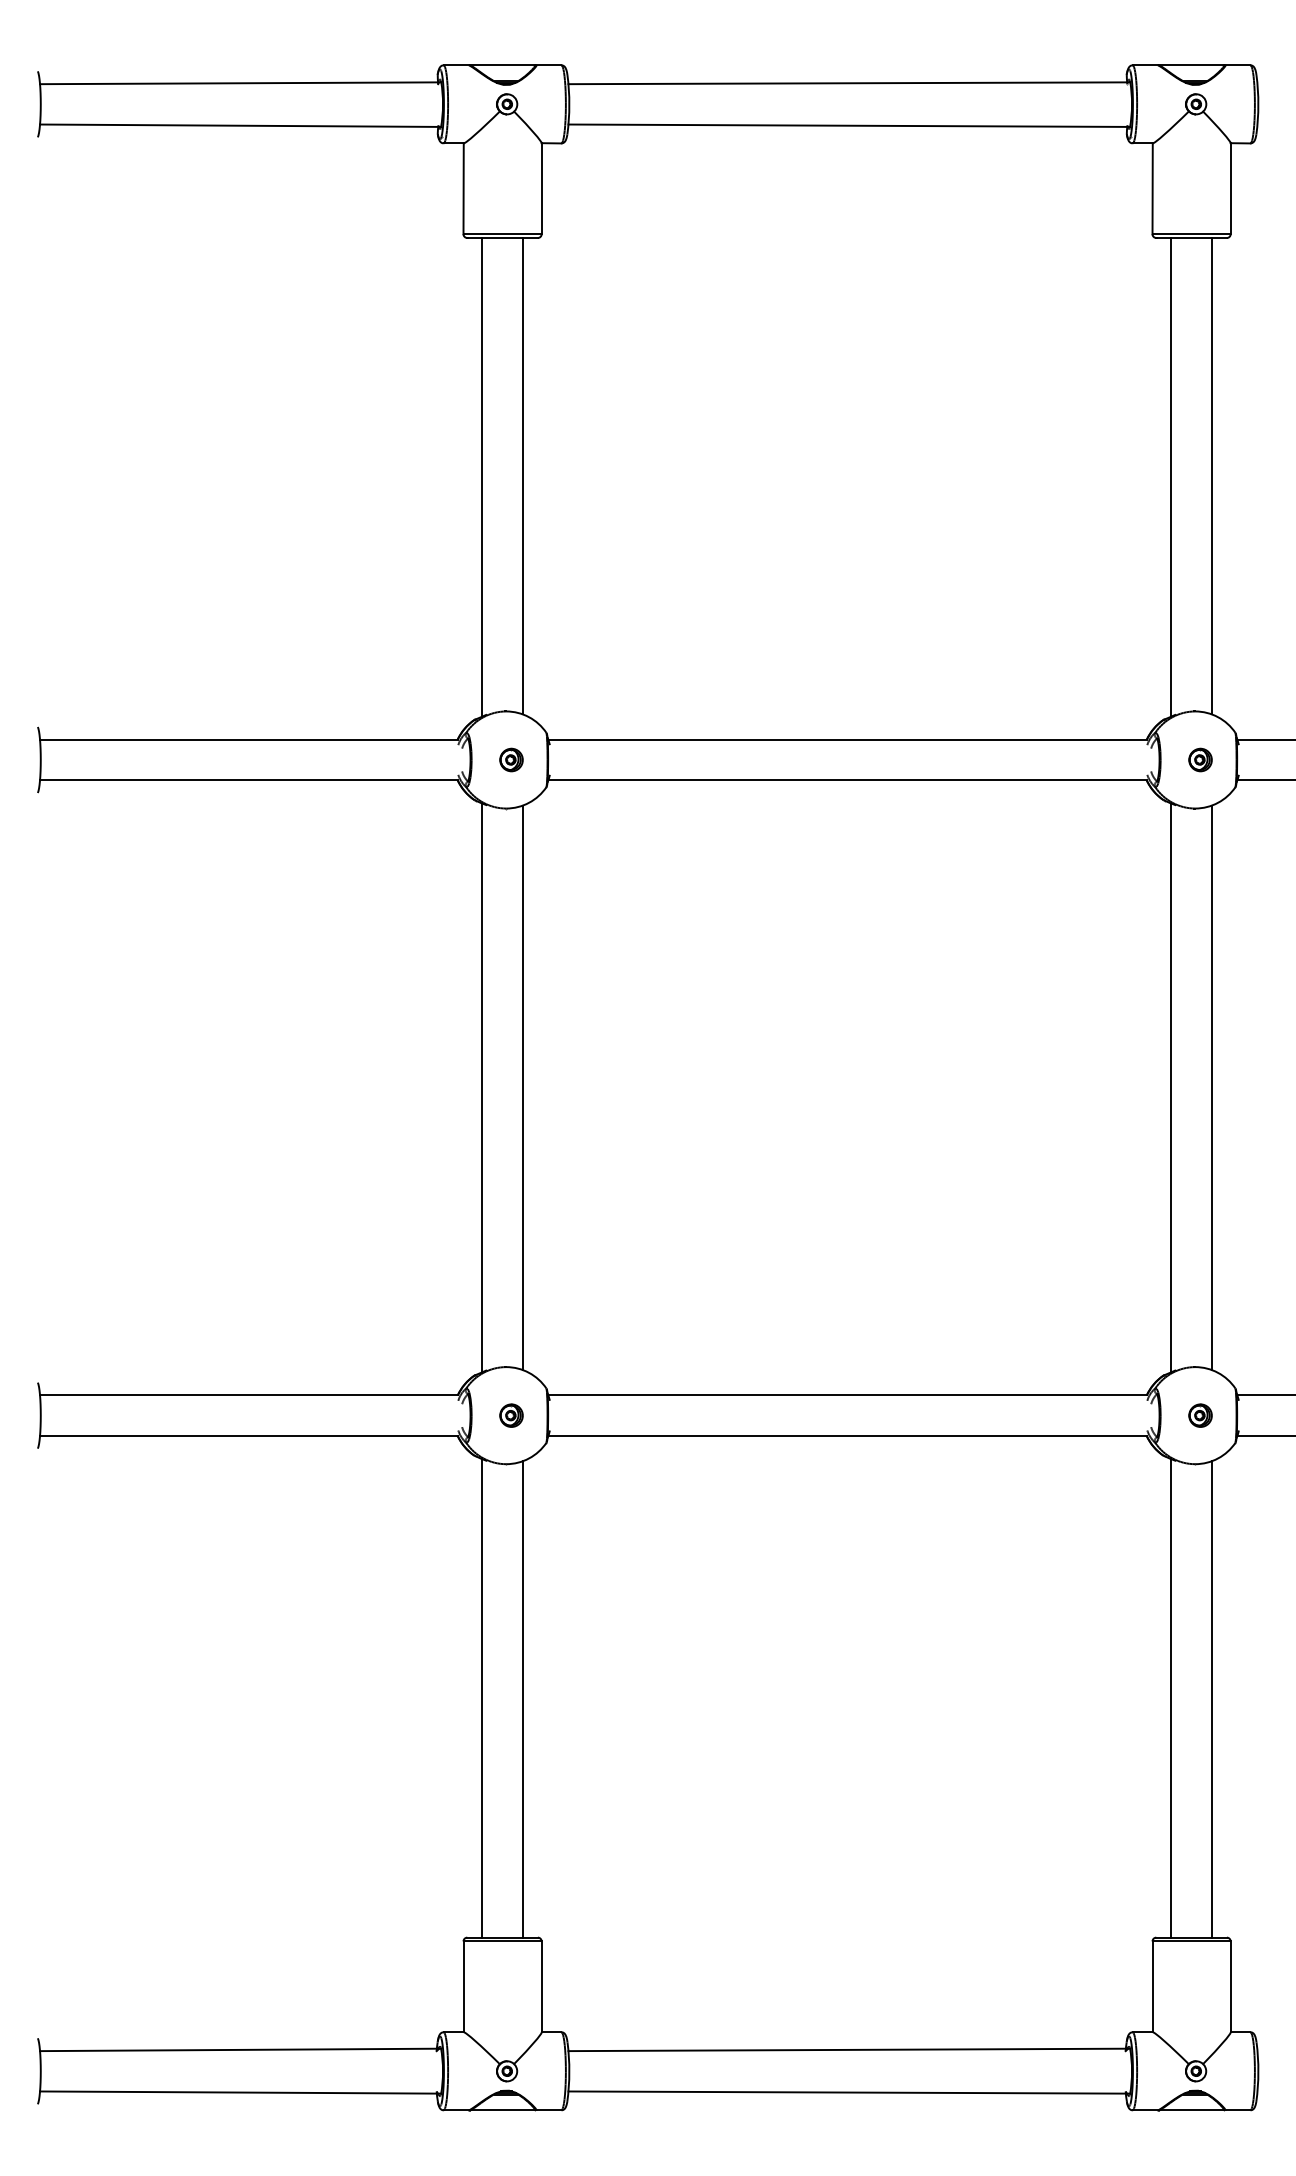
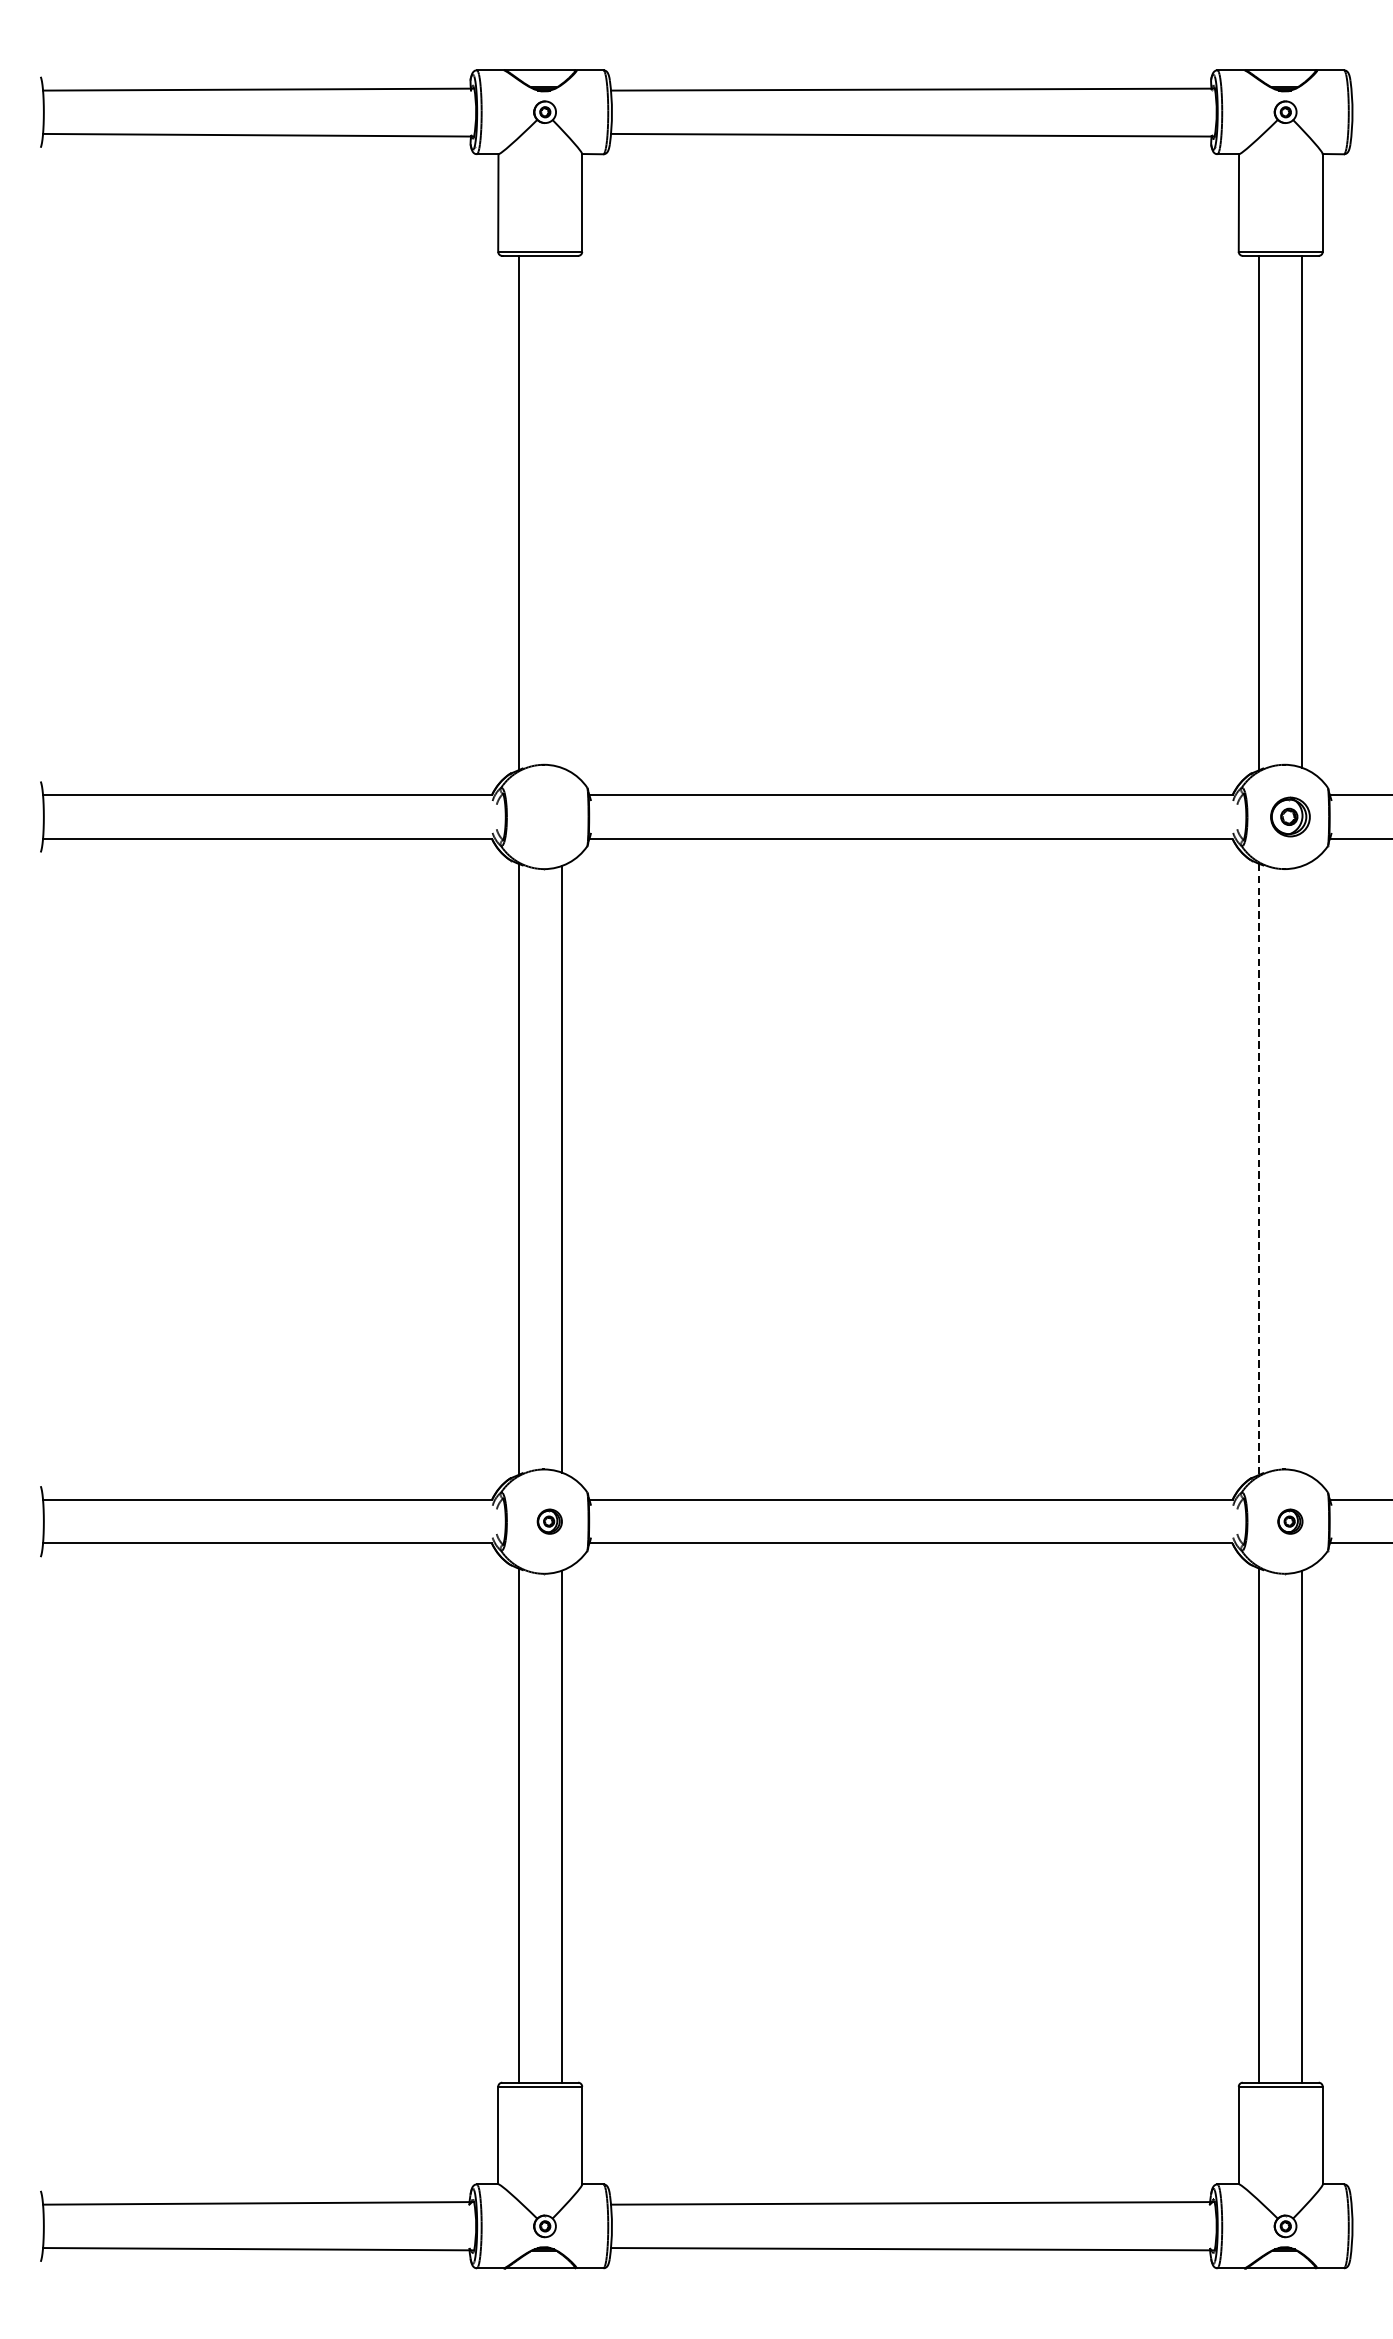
line: (522, 476) -> (561, 512), removed
part: (511, 759) -> (549, 816), removed
part: (1200, 759) -> (1290, 816), size x1.6
line: (1211, 1087) -> (1302, 1168), removed
line: (1171, 1088) -> (1259, 1170), solid -> dashed

